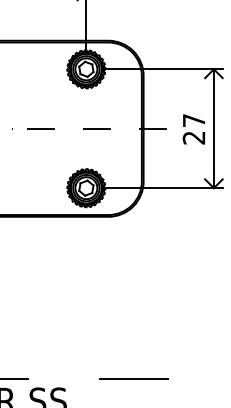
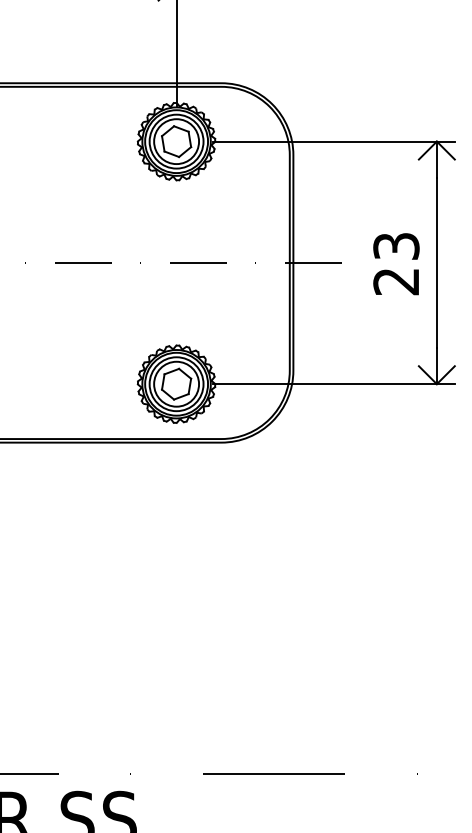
text: (193, 120) -> (395, 246), 27 -> 23

